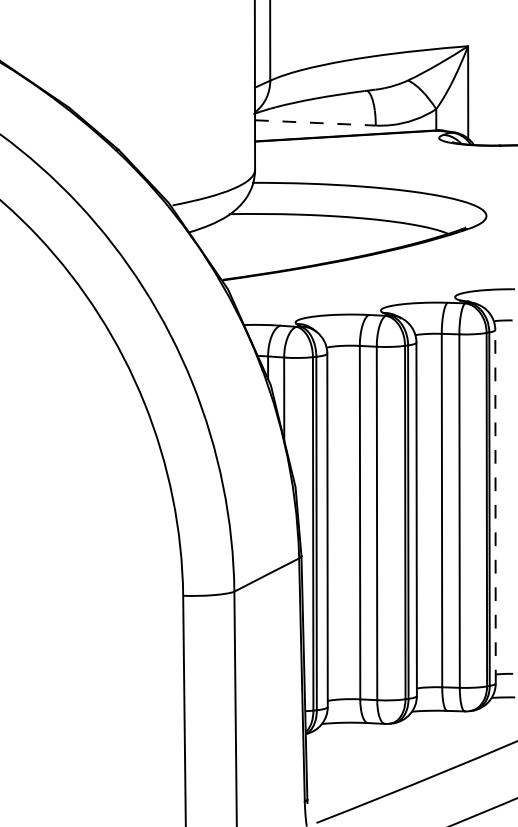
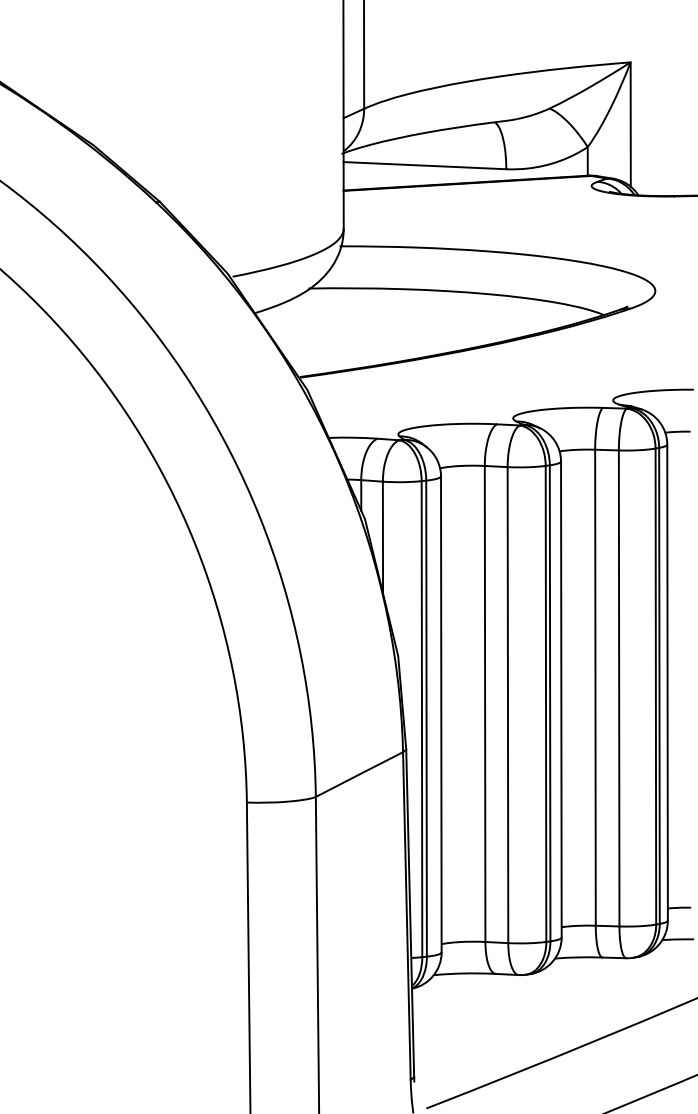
line: (315, 122) -> (425, 165), dashed -> solid
line: (495, 506) -> (667, 682), dashed -> solid

